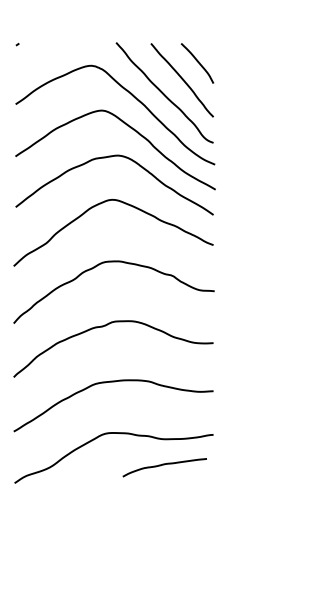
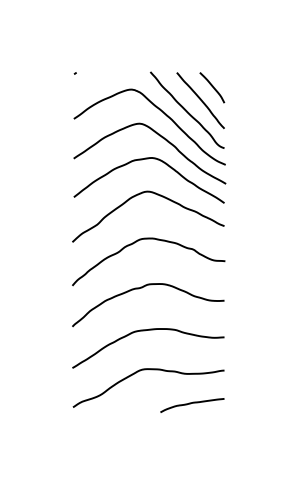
curve: (164, 464) -> (192, 403), moved

